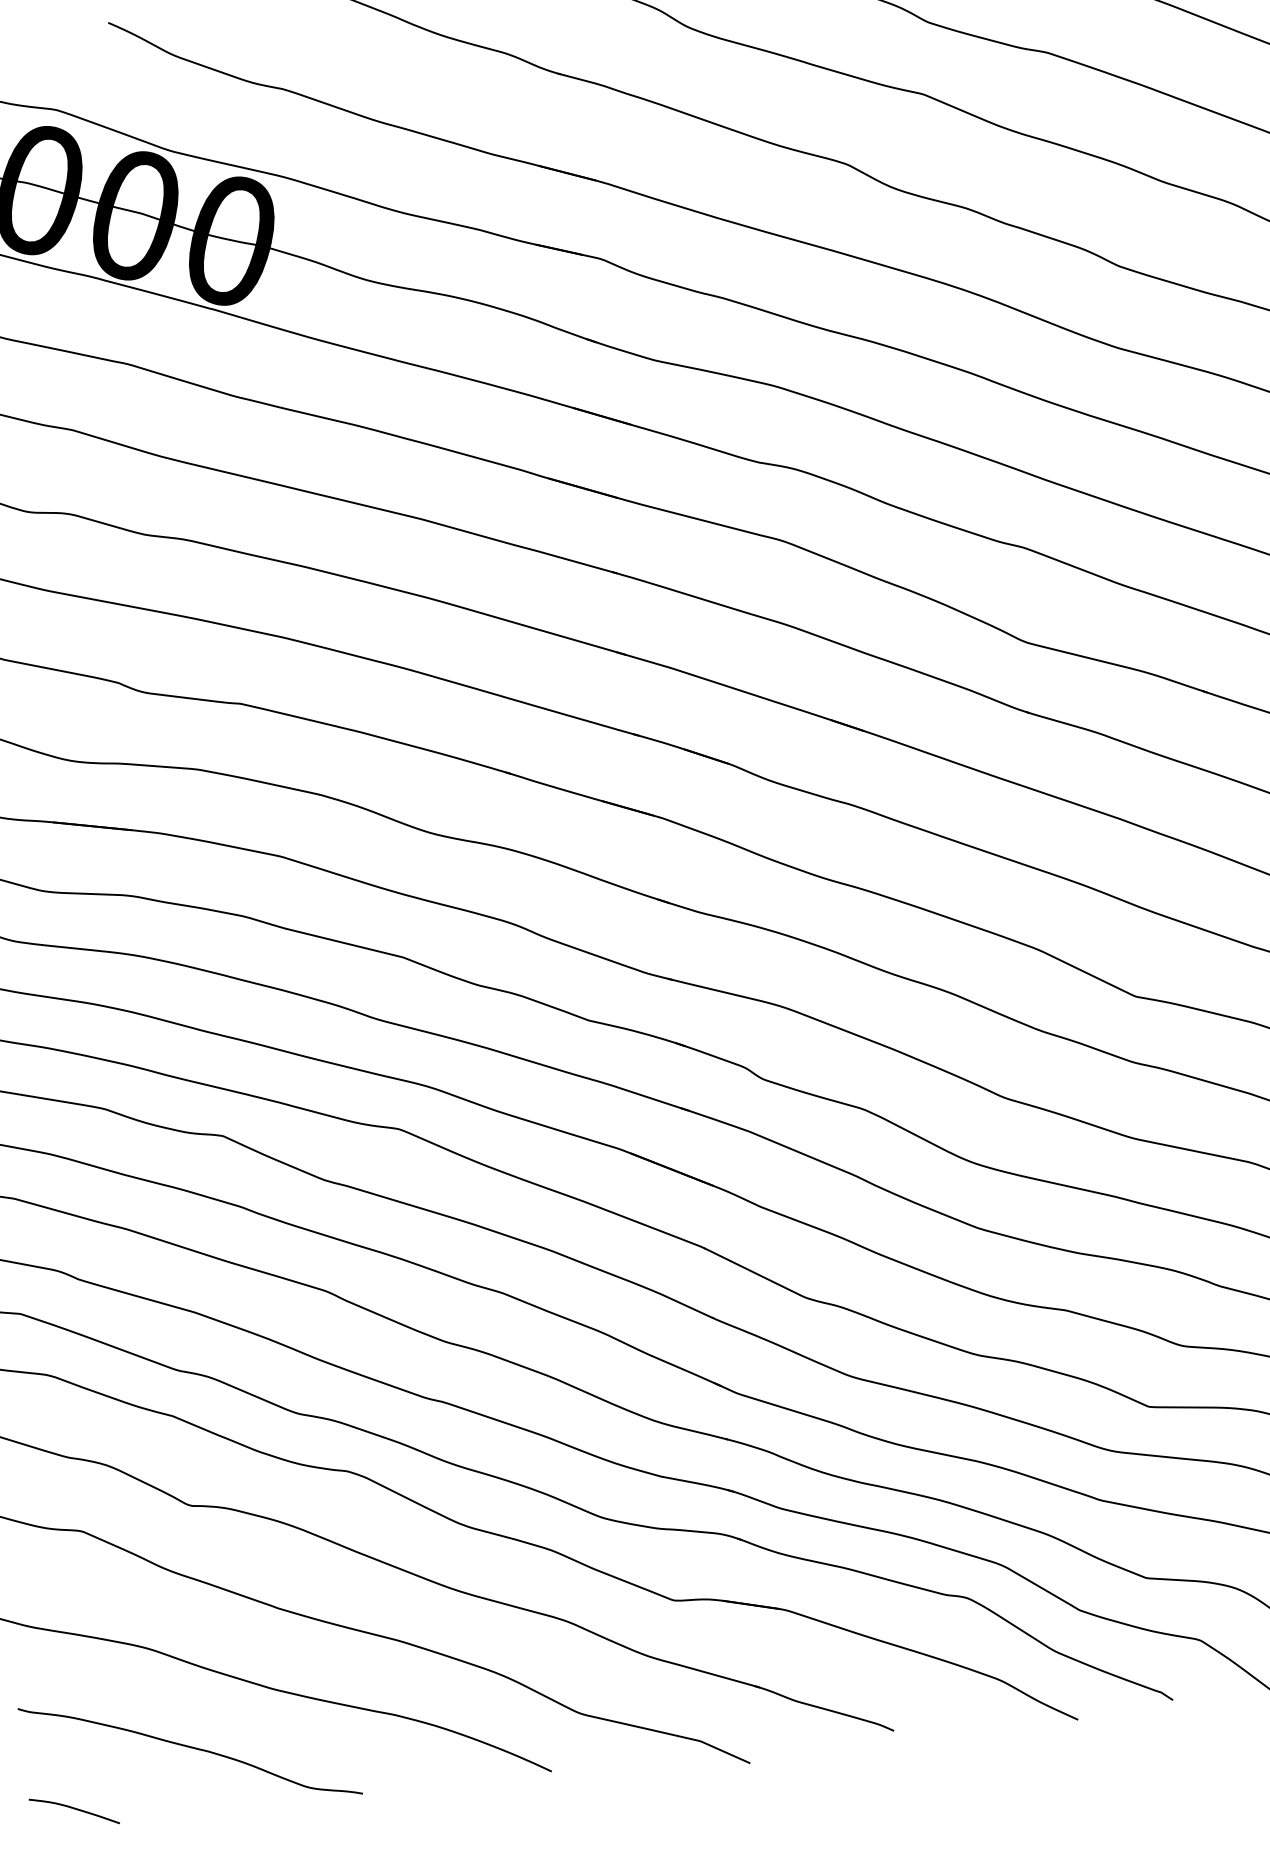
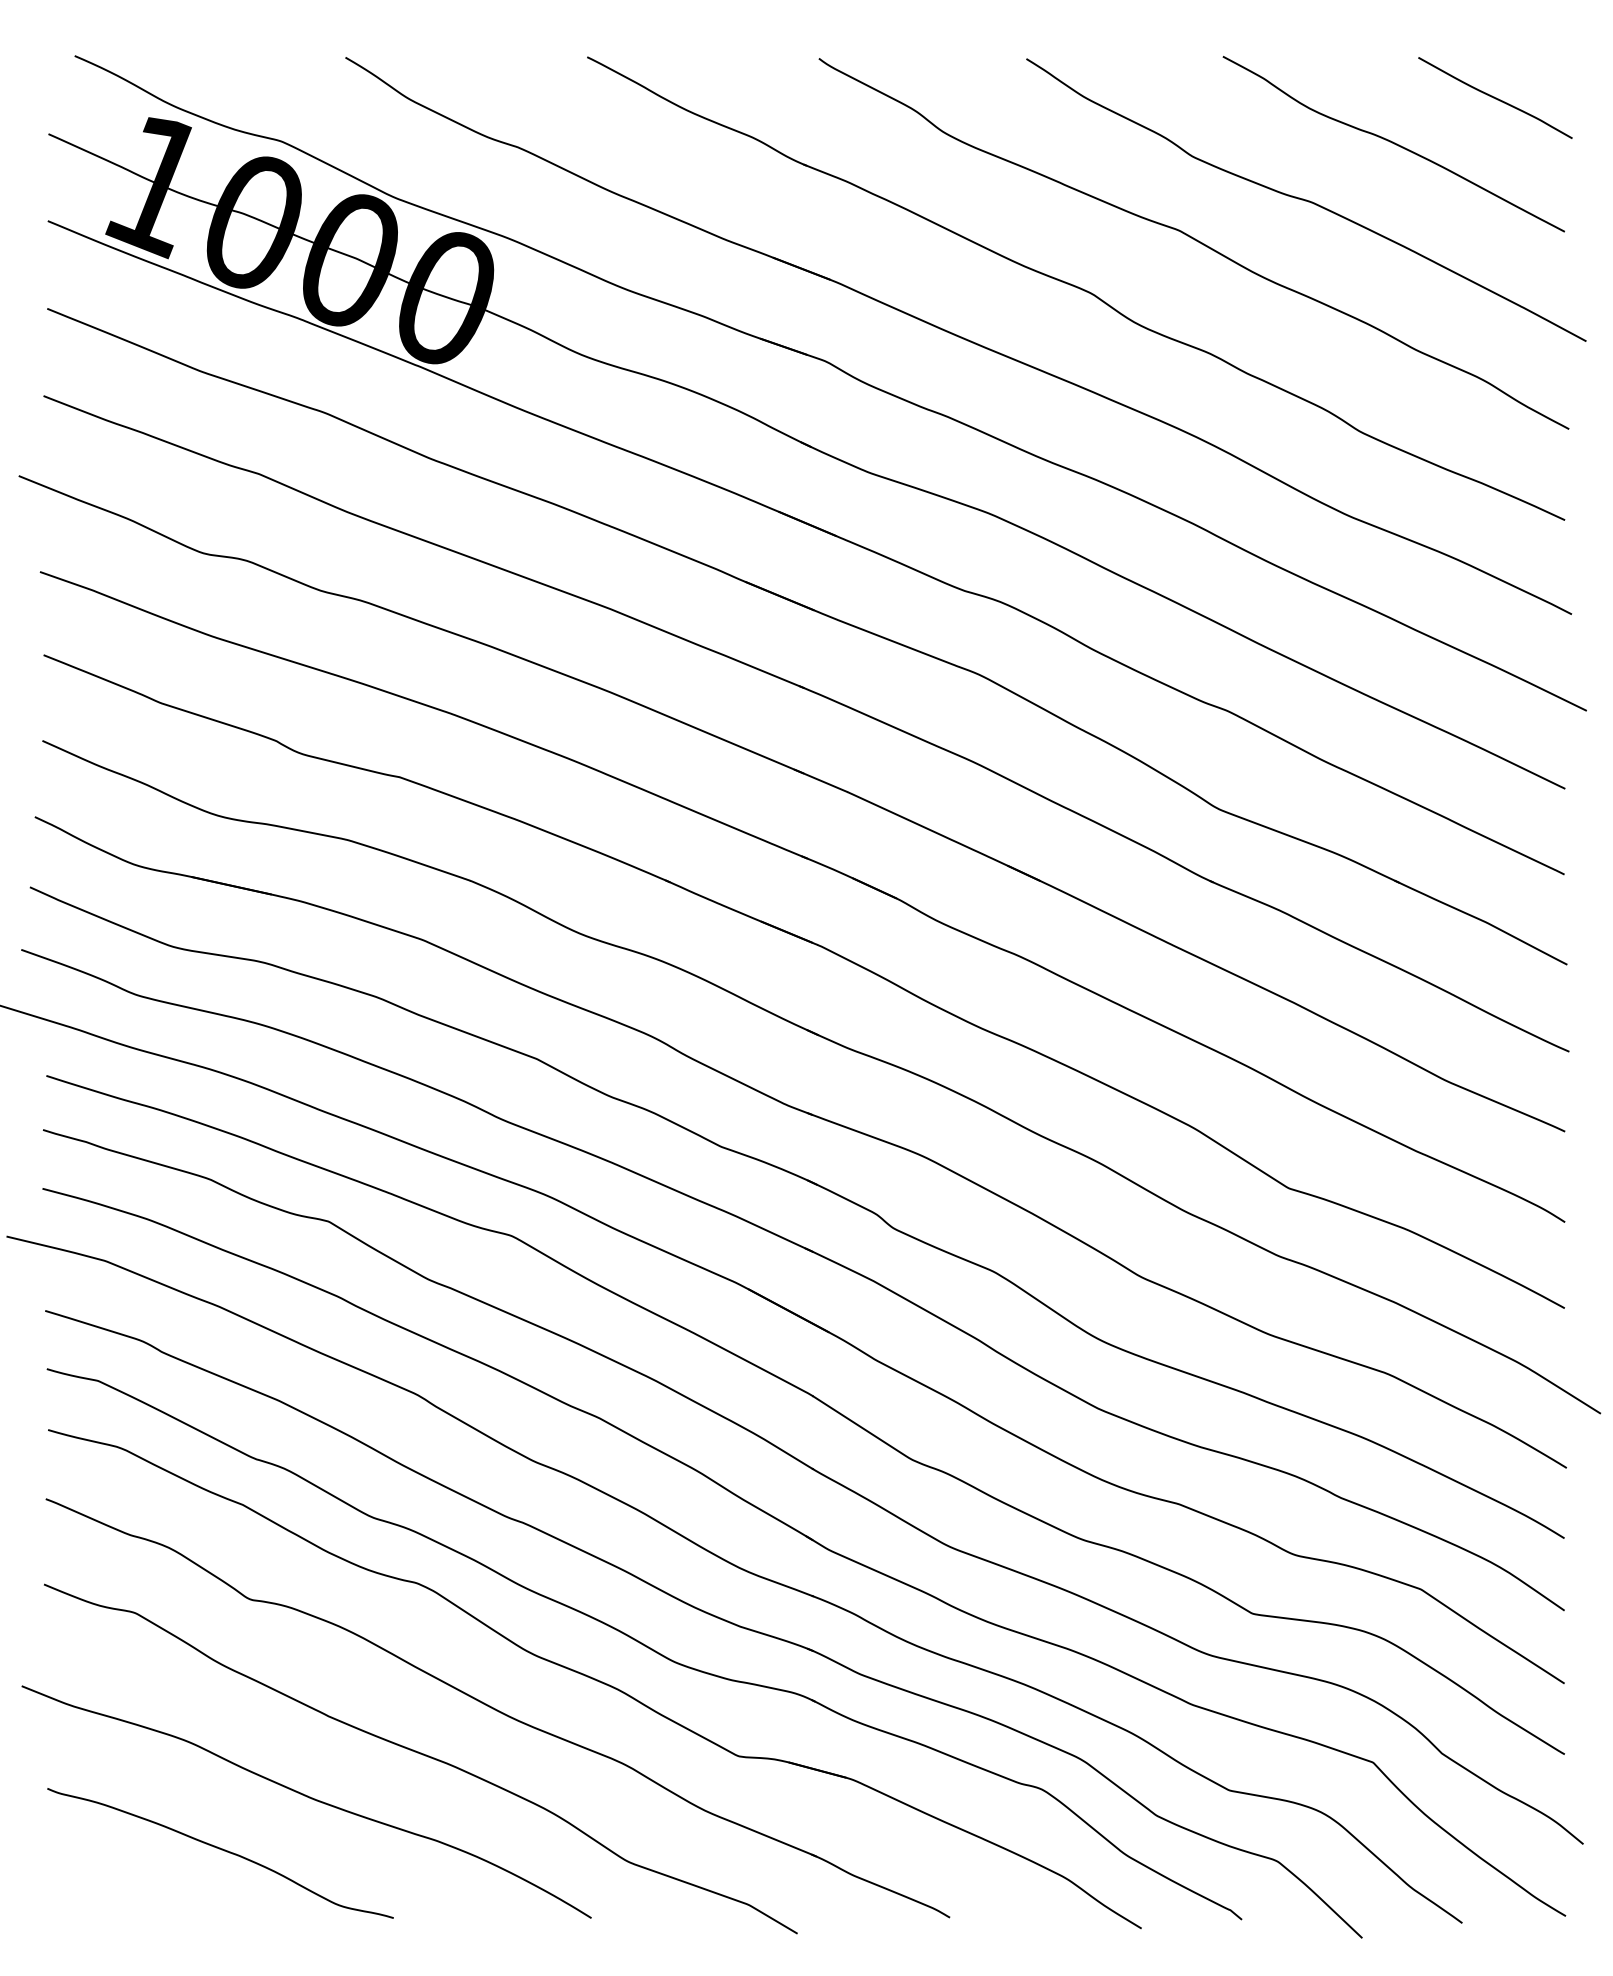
curve: (74, 1809) -> (93, 1899), removed

